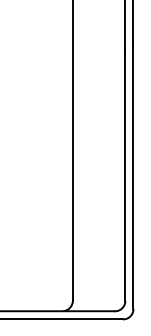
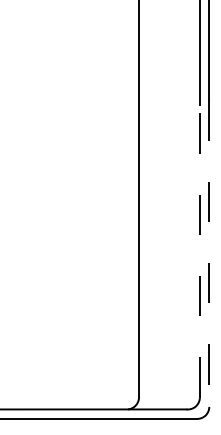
line: (125, 174) -> (199, 250), solid -> dashed
line: (133, 177) -> (209, 254), solid -> dashed

